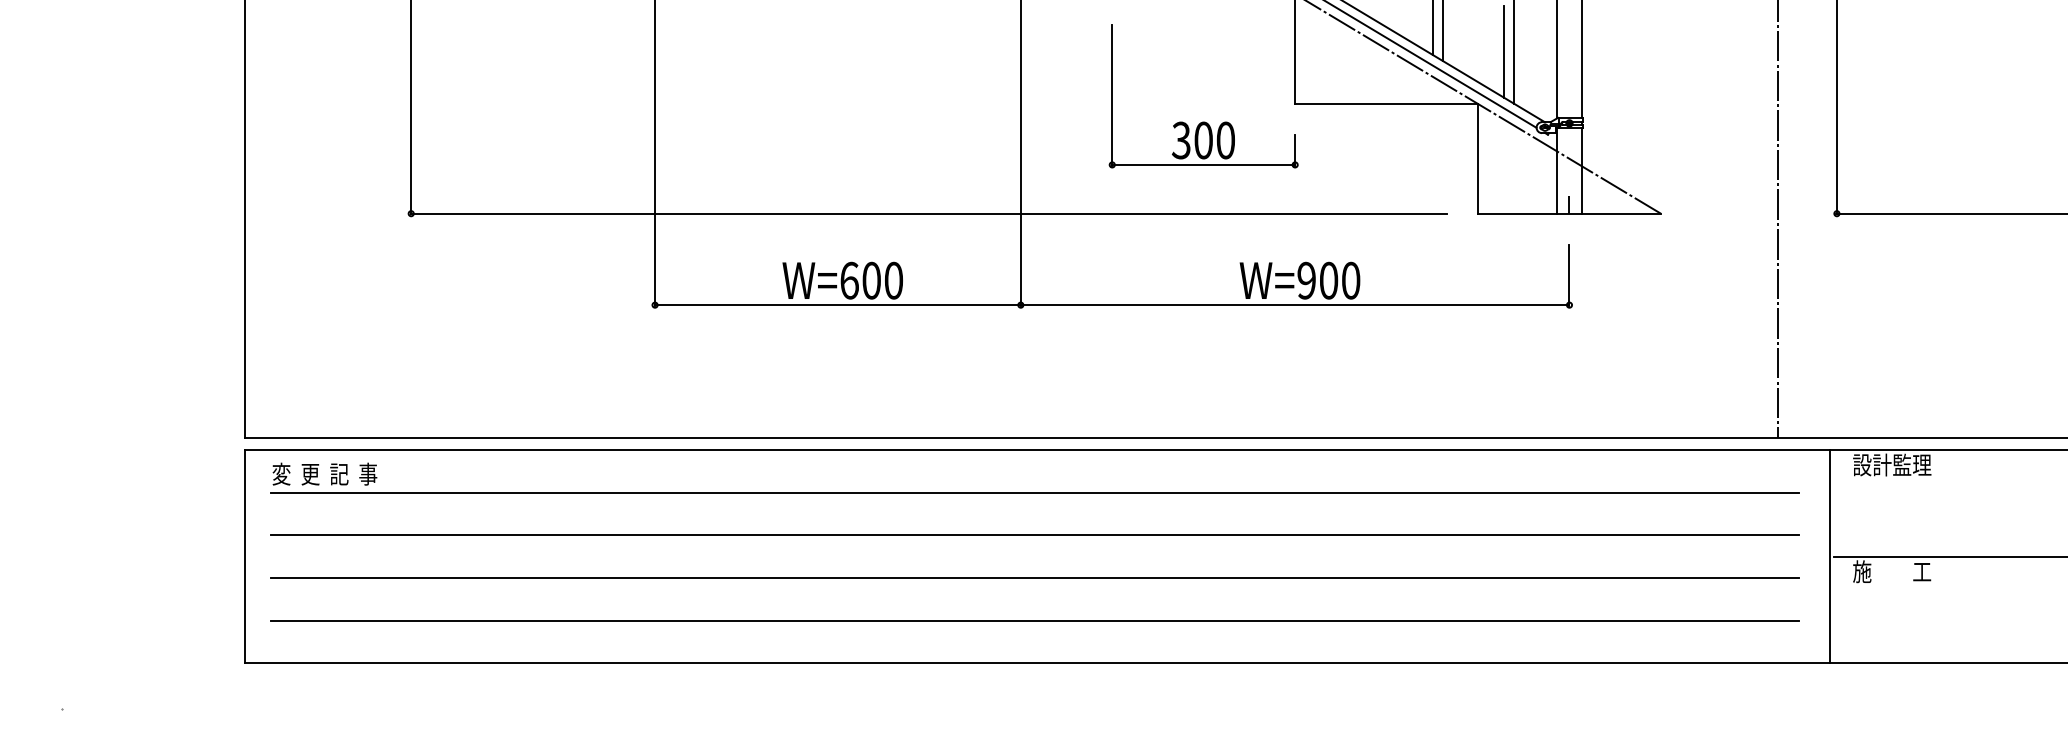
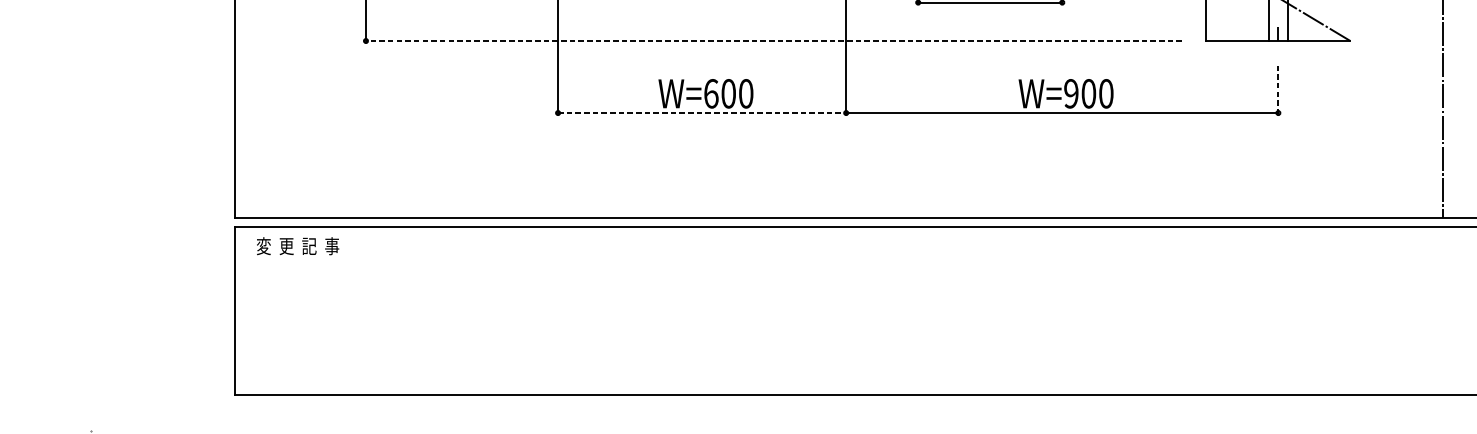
line: (928, 213) -> (773, 40), solid -> dashed
line: (1569, 275) -> (1278, 89), solid -> dashed
line: (837, 305) -> (701, 113), solid -> dashed
line: (1034, 492) -> (856, 260), removed
line: (1034, 535) -> (856, 294), removed
line: (1034, 578) -> (856, 328), removed
line: (1034, 620) -> (856, 361), removed

